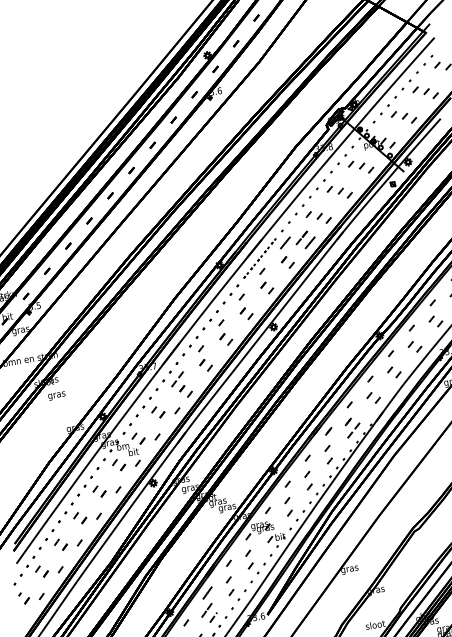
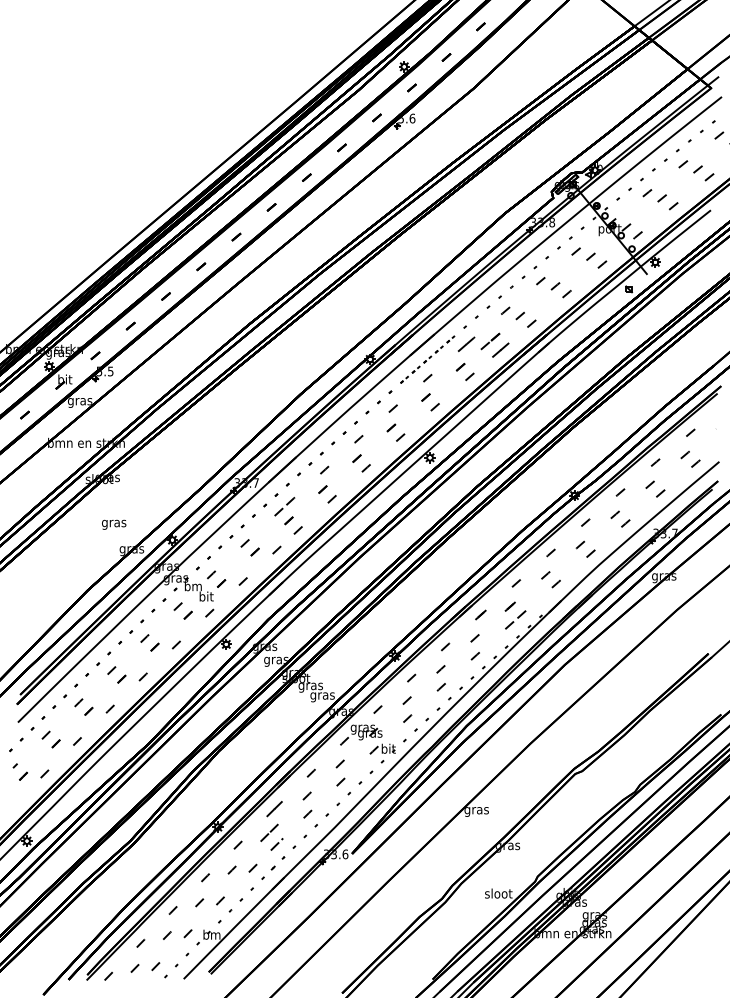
text: (57, 395) -> (114, 524), moved

